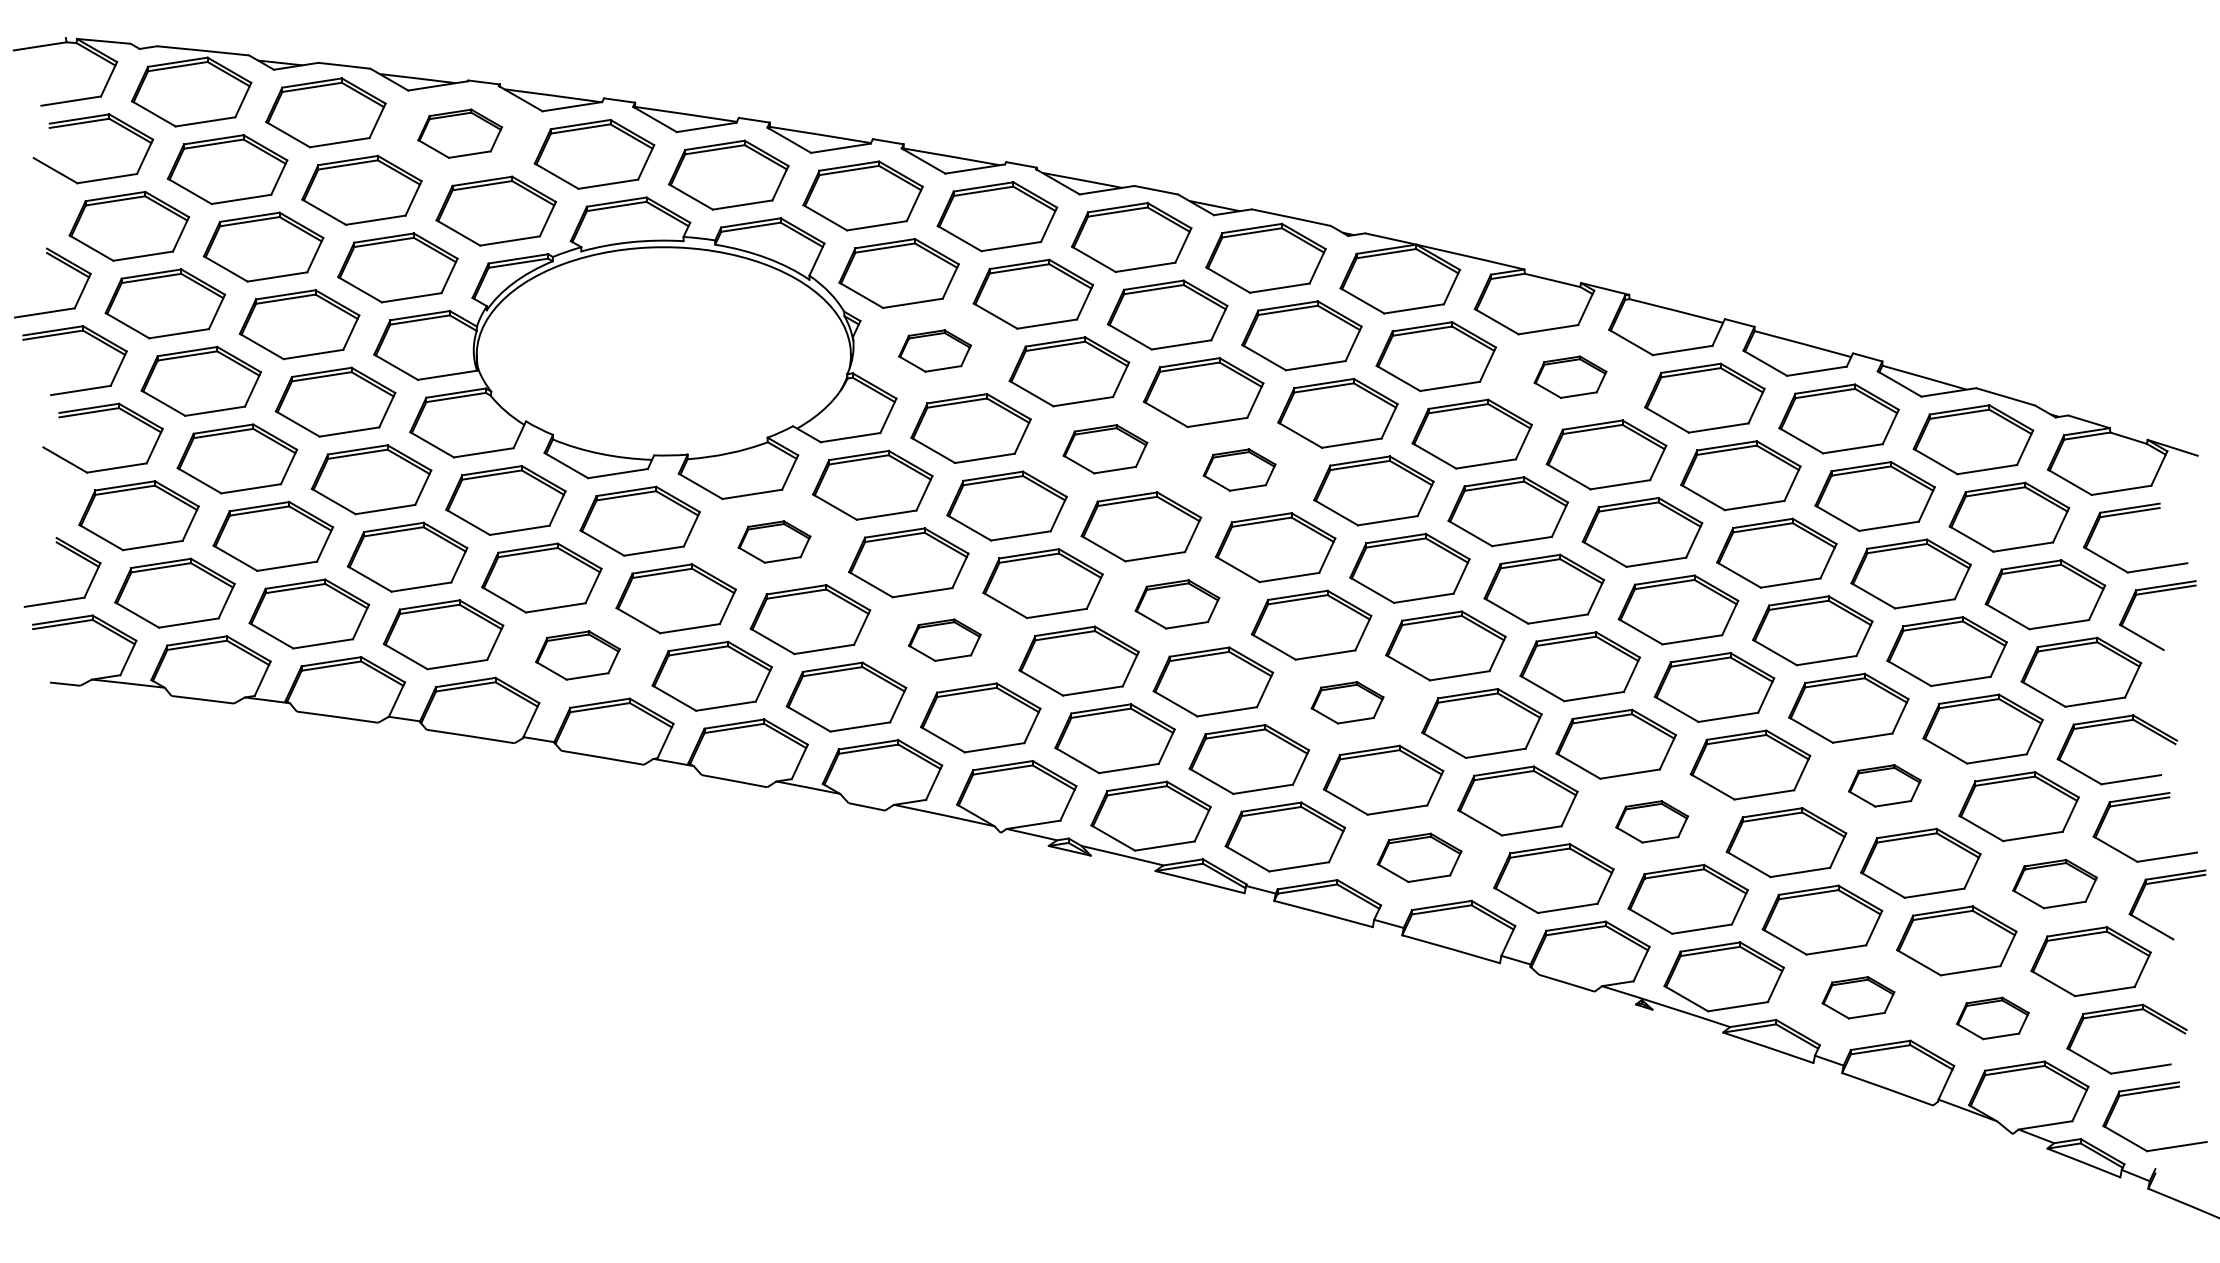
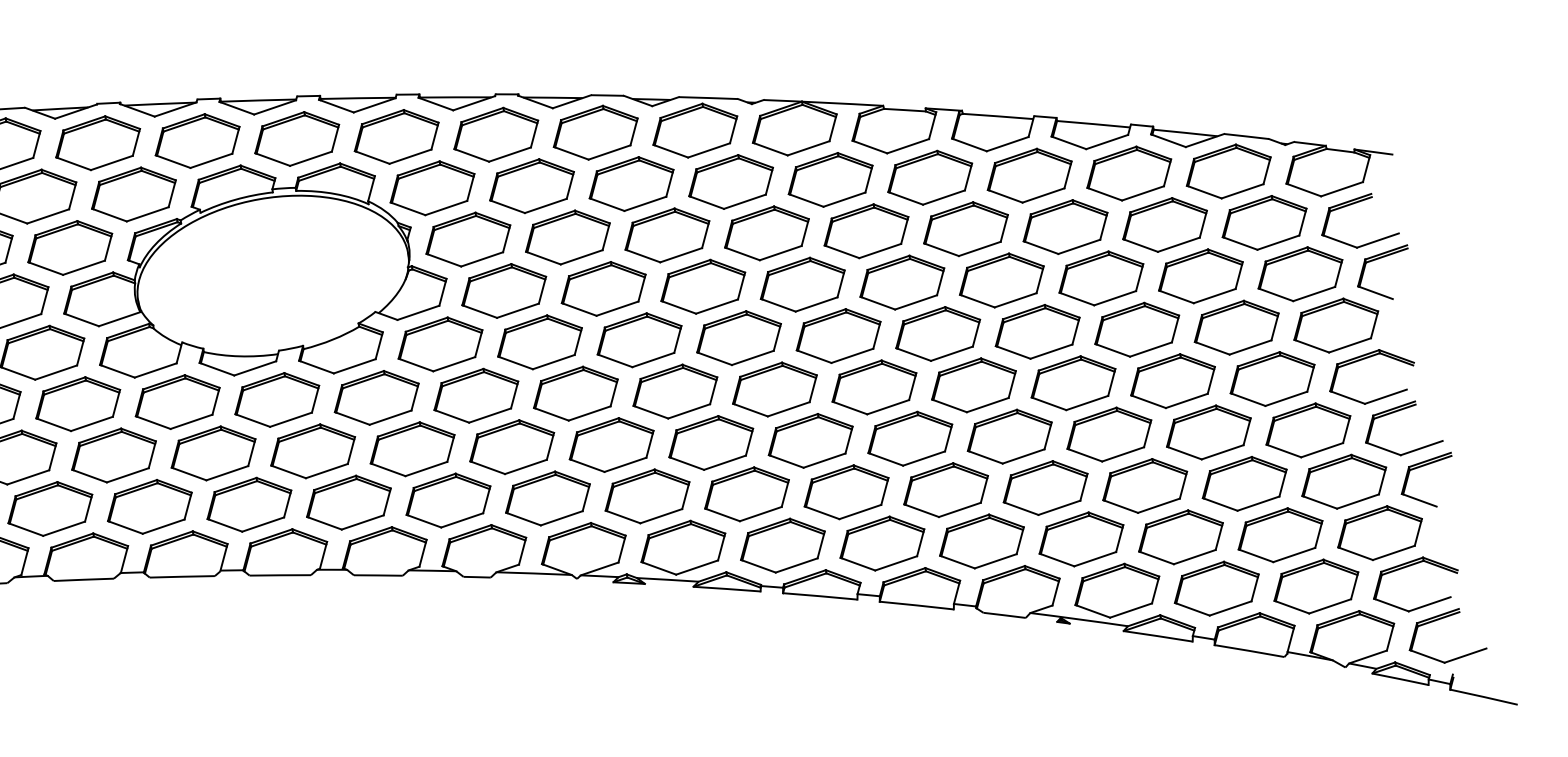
part: (459, 133) -> (97, 143), size x1.43
part: (934, 350) -> (467, 239), size x1.67
part: (1570, 376) -> (930, 177), size x1.67
part: (1105, 448) -> (603, 288), size x1.43
part: (1239, 469) -> (703, 286), size x1.67
part: (774, 541) -> (376, 397), size x1.67
part: (1177, 604) -> (675, 391), size x1.43
part: (944, 639) -> (511, 446), size x1.67
part: (577, 655) -> (249, 504), size x1.43
part: (1347, 702) -> (810, 440), size x1.67
part: (1884, 785) -> (1208, 432), size x1.67
part: (1651, 821) -> (1045, 487), size x1.67
part: (1419, 857) -> (882, 543), size x1.43
part: (2054, 883) -> (1343, 481), size x1.43
part: (1858, 997) -> (1216, 588), size x1.67
part: (1992, 1018) -> (1316, 586), size x1.67

